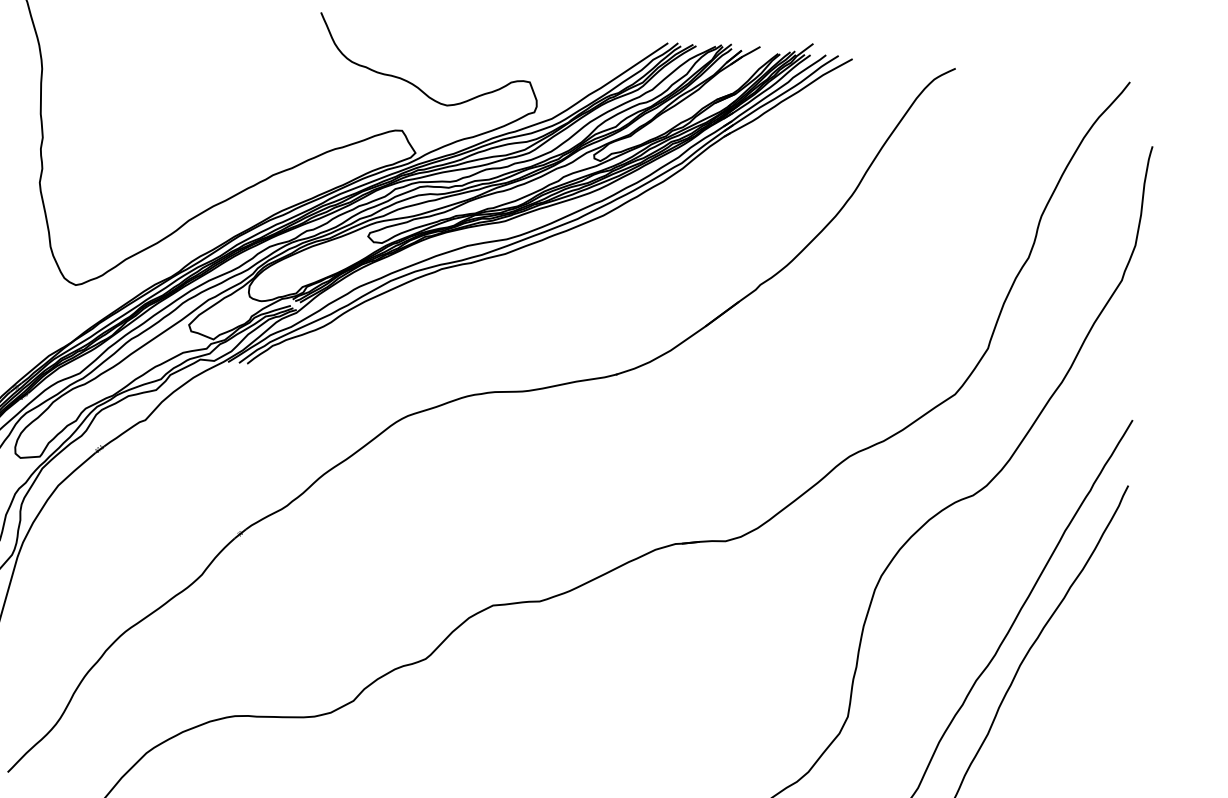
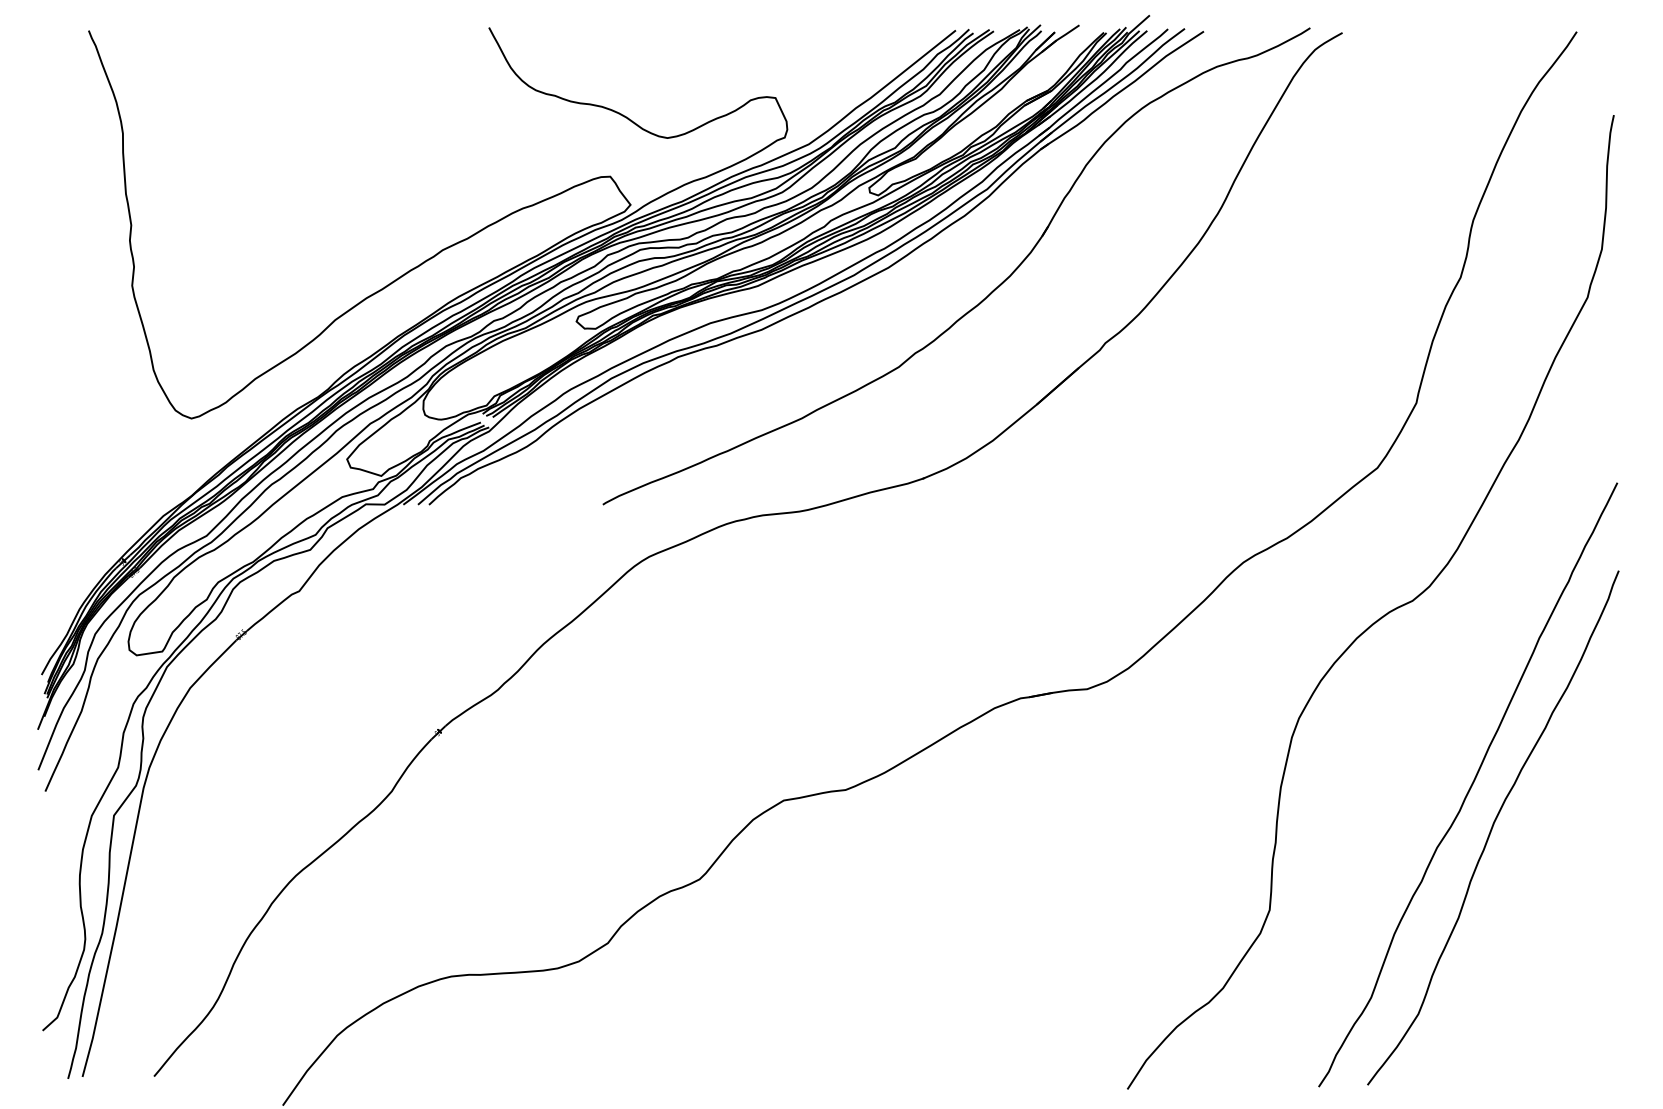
part: (671, 244) -> (982, 299), added

